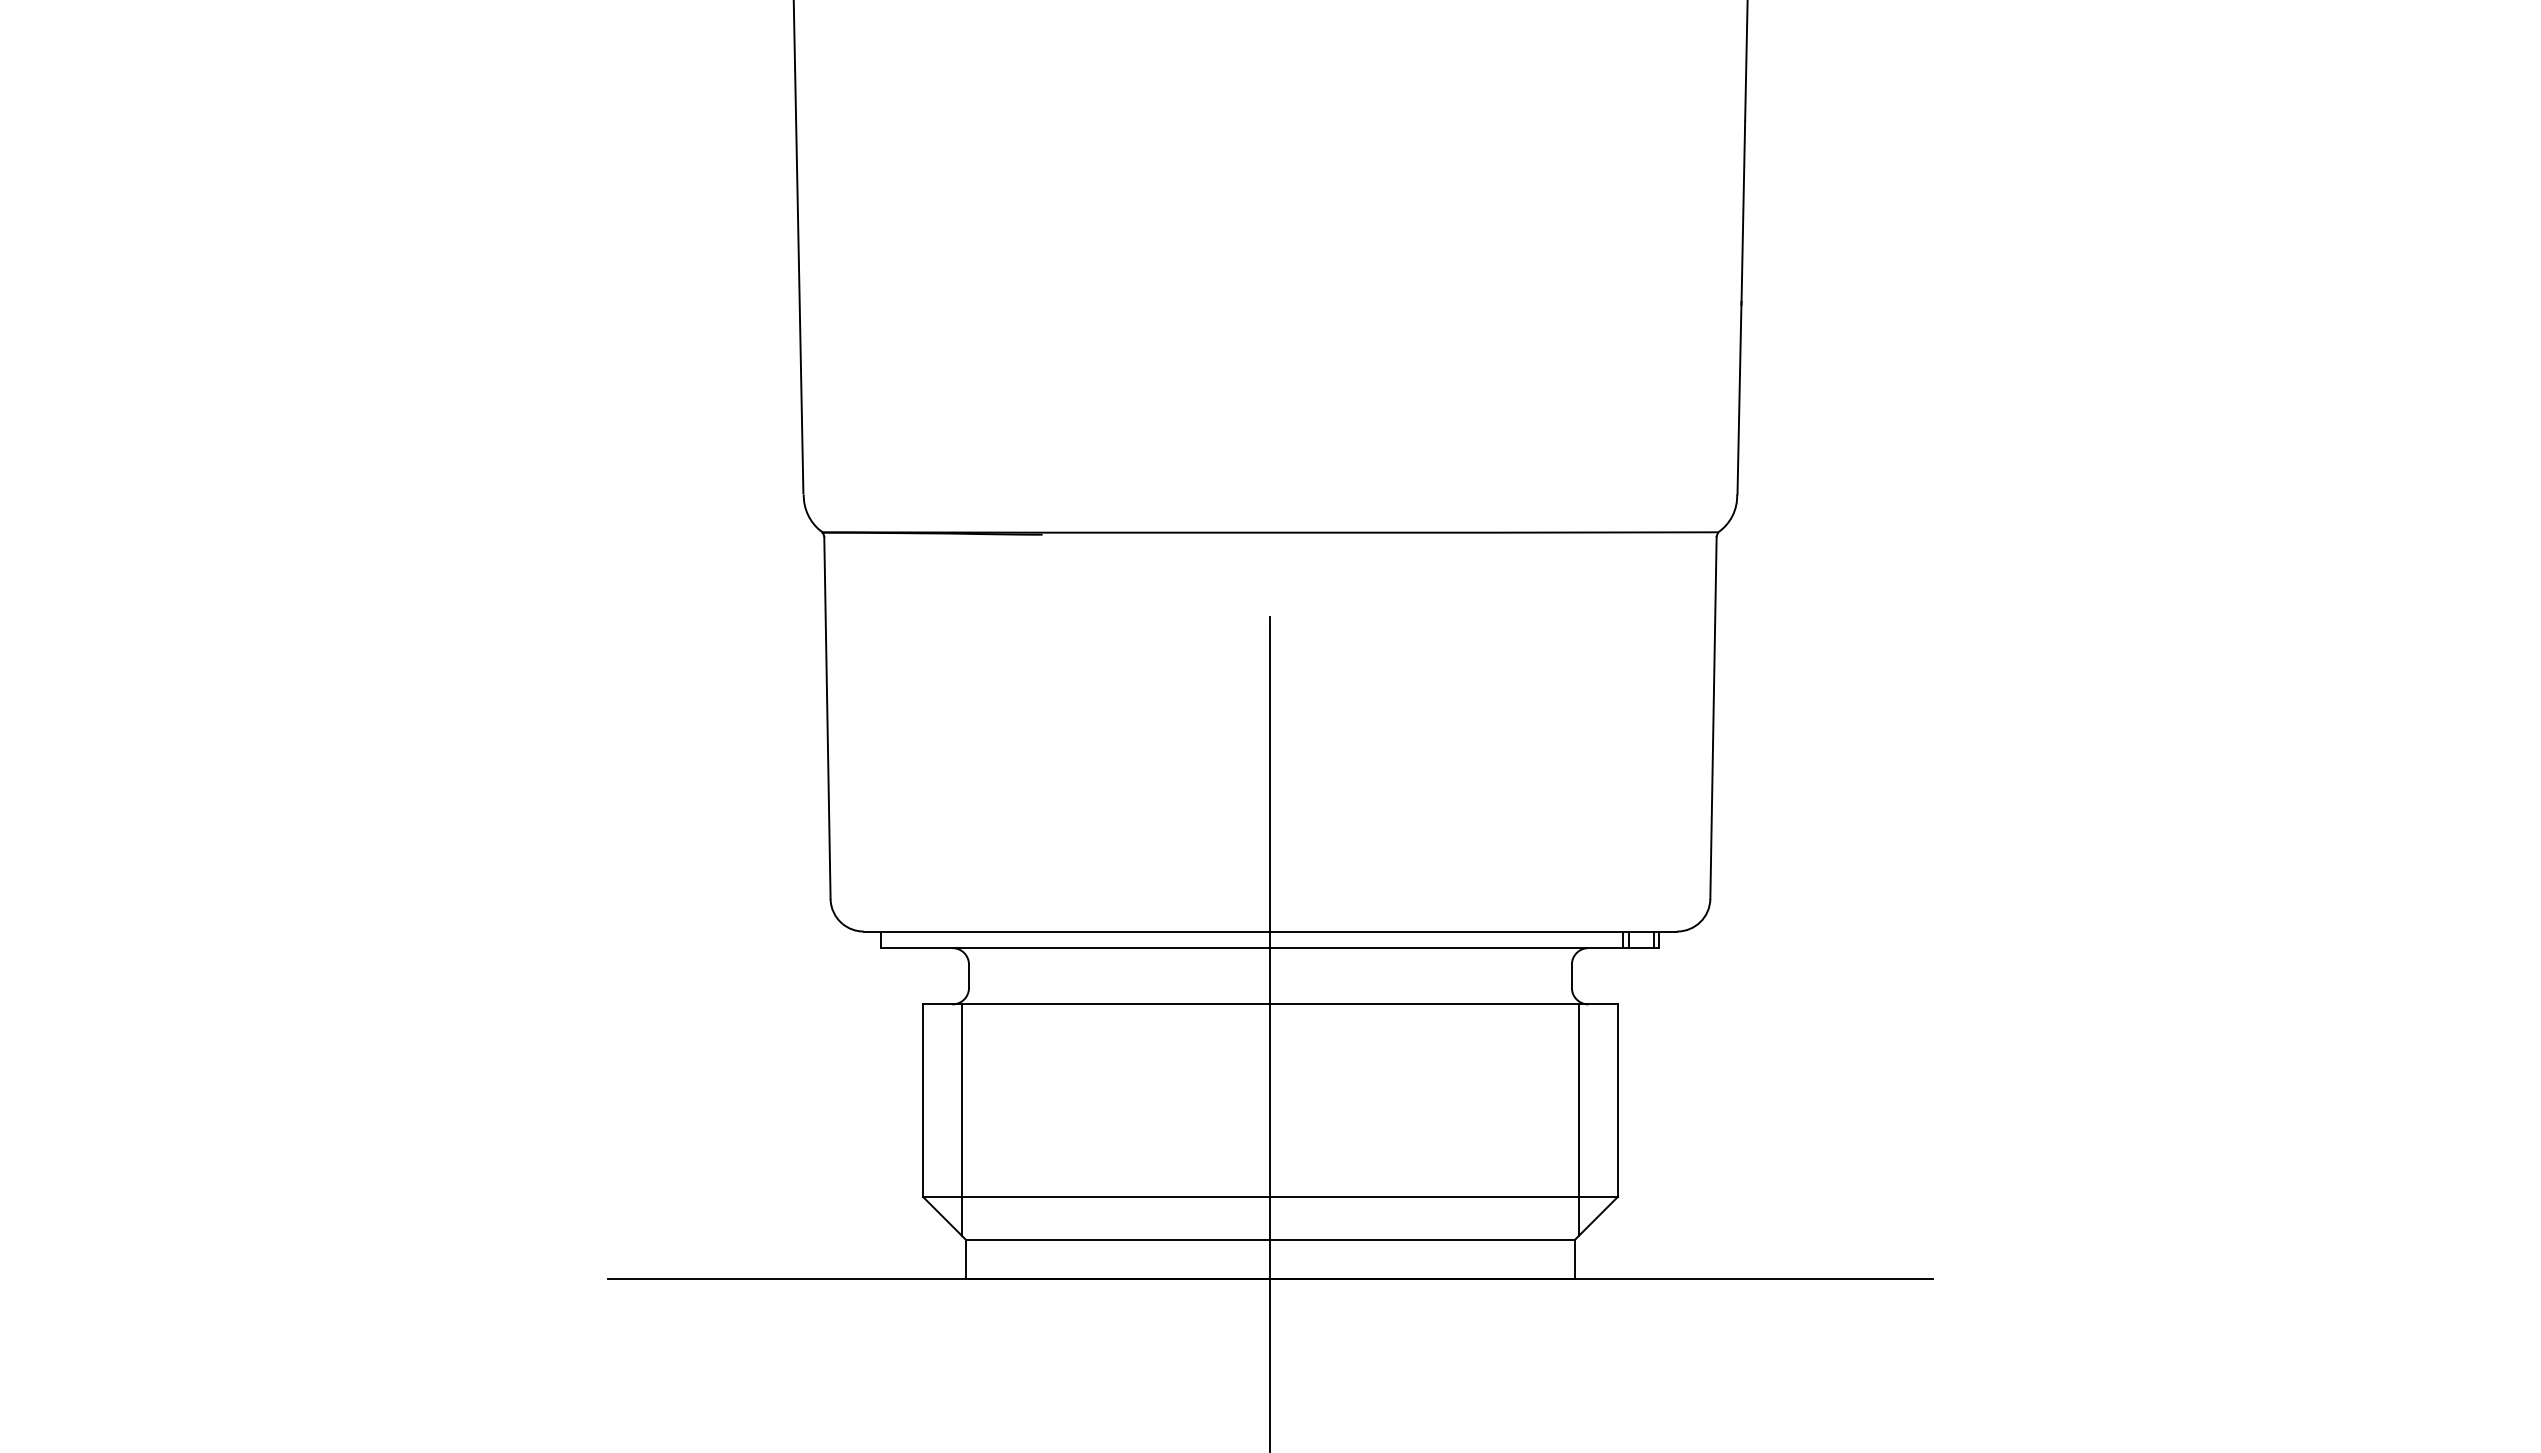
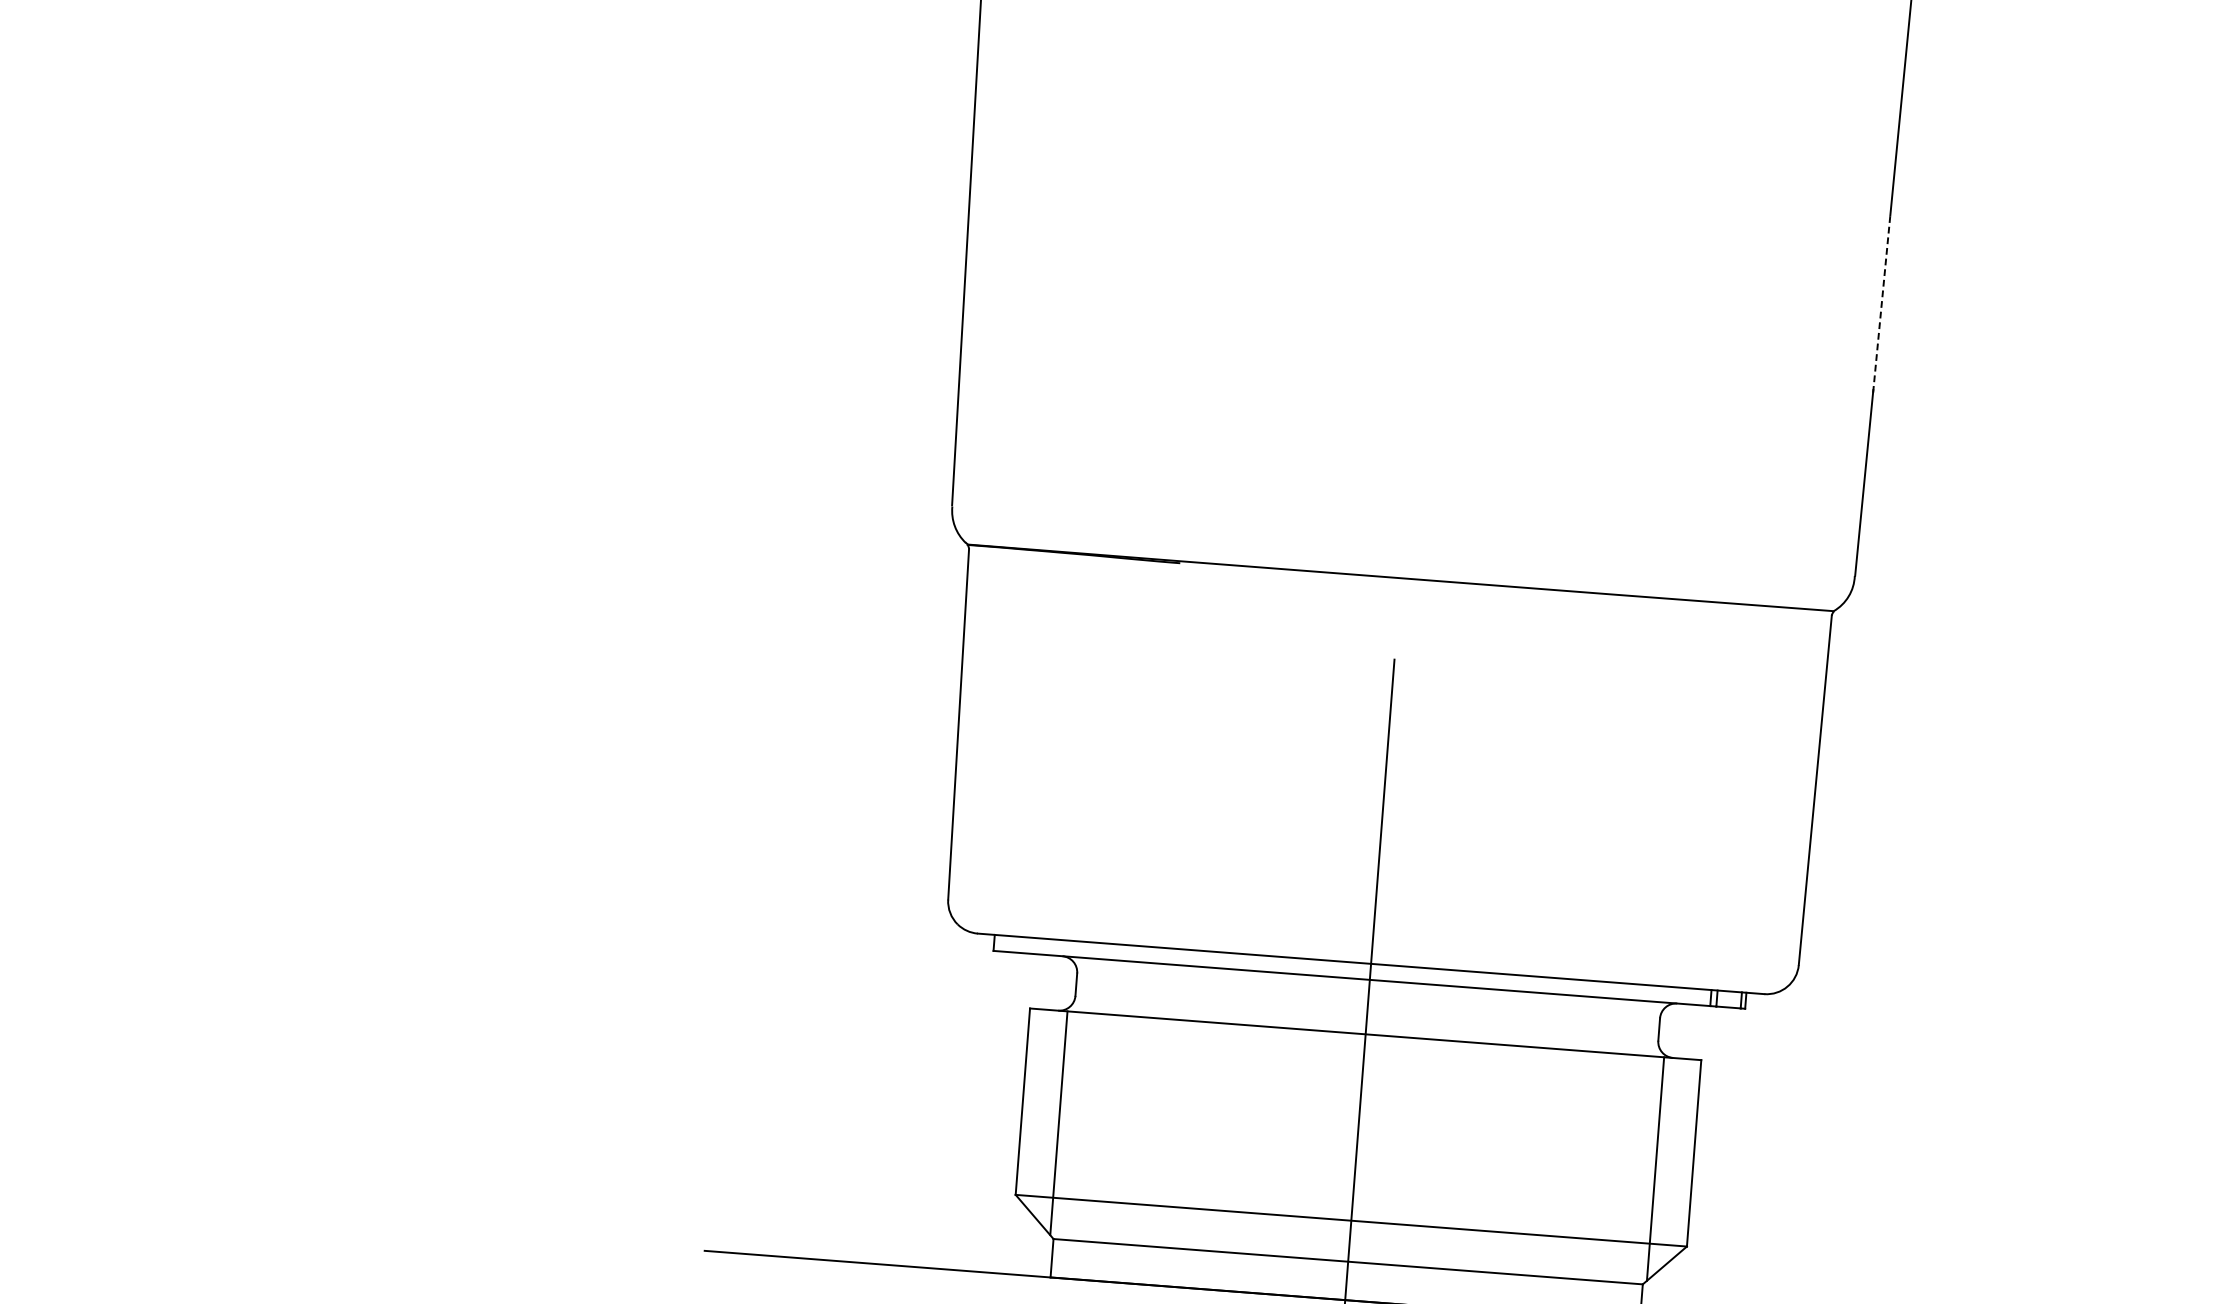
line: (1743, 213) -> (1881, 304), solid -> dashed

